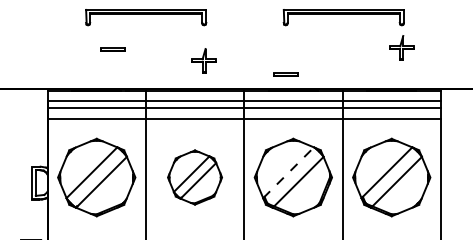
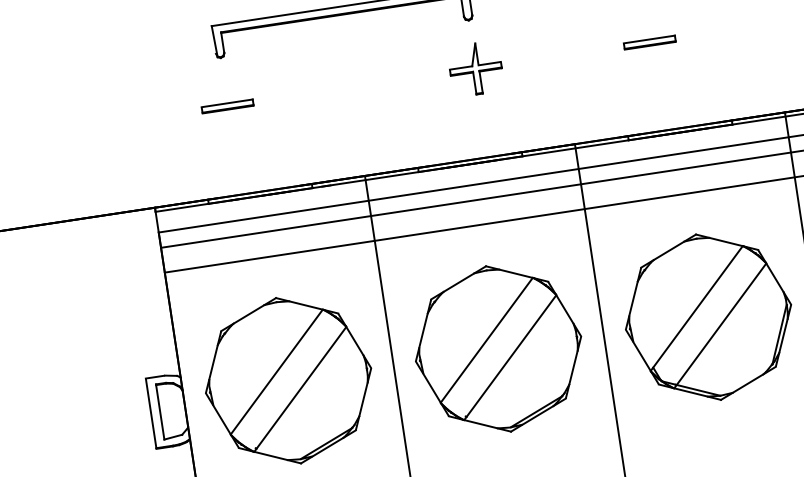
line: (112, 48) -> (226, 103), moved
part: (203, 60) -> (474, 68), moved
line: (285, 73) -> (649, 39), moved
line: (288, 172) -> (696, 308), dashed -> solid
part: (194, 177) -> (497, 349), size x1.43

